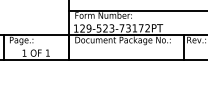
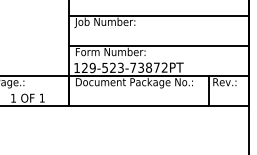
text: (134, 28) -> (148, 67), 129-523-73172PT -> 129-523-73872PT

